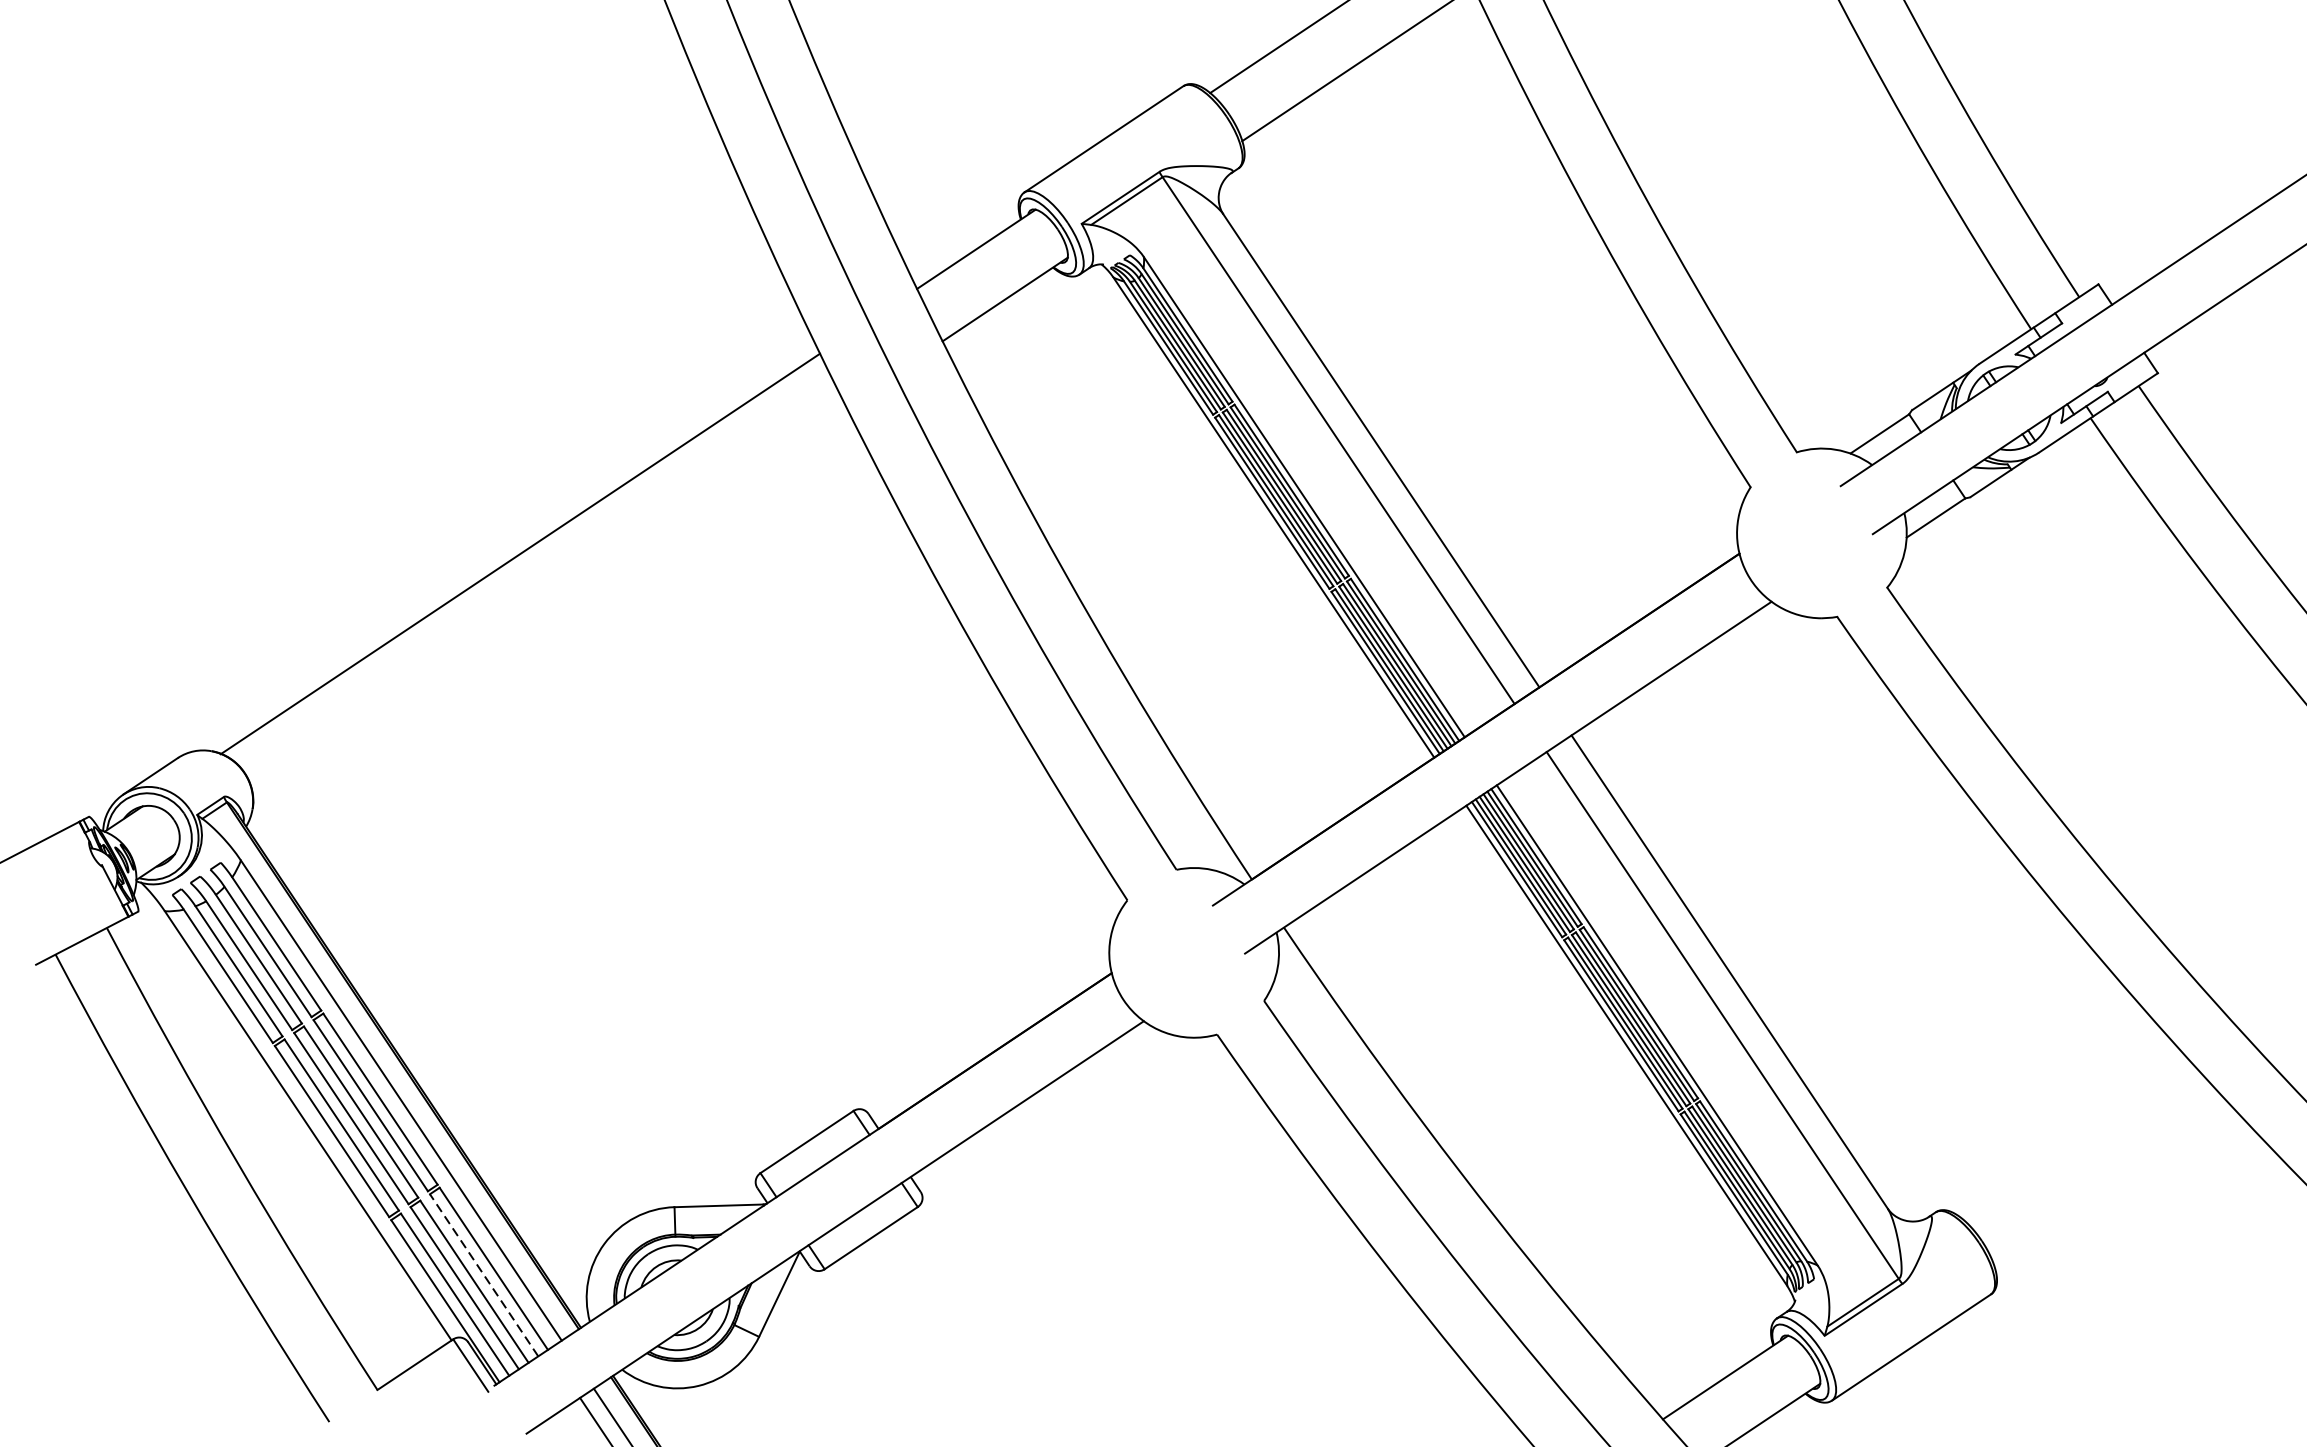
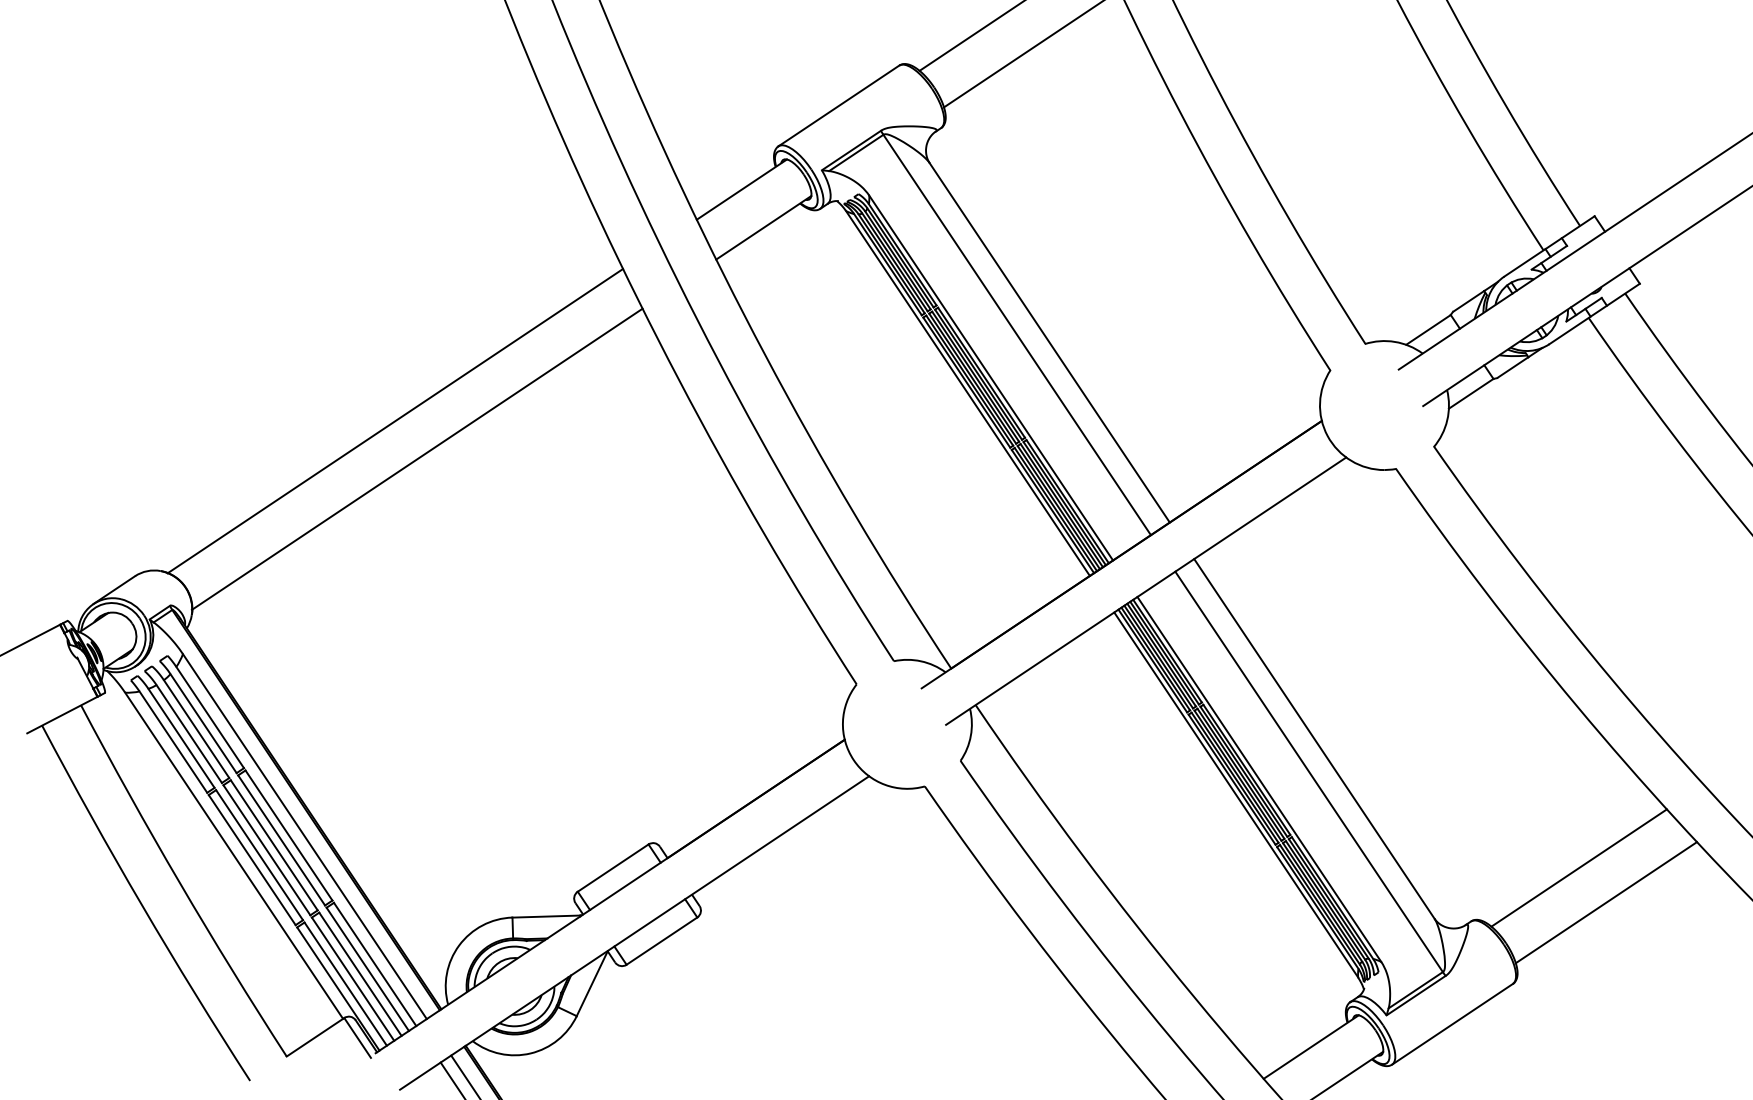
line: (548, 603) -> (416, 458), added
line: (2077, 1141) -> (1578, 867), added
line: (2112, 1187) -> (1605, 902), added
line: (483, 1274) -> (367, 968), dashed -> solid

